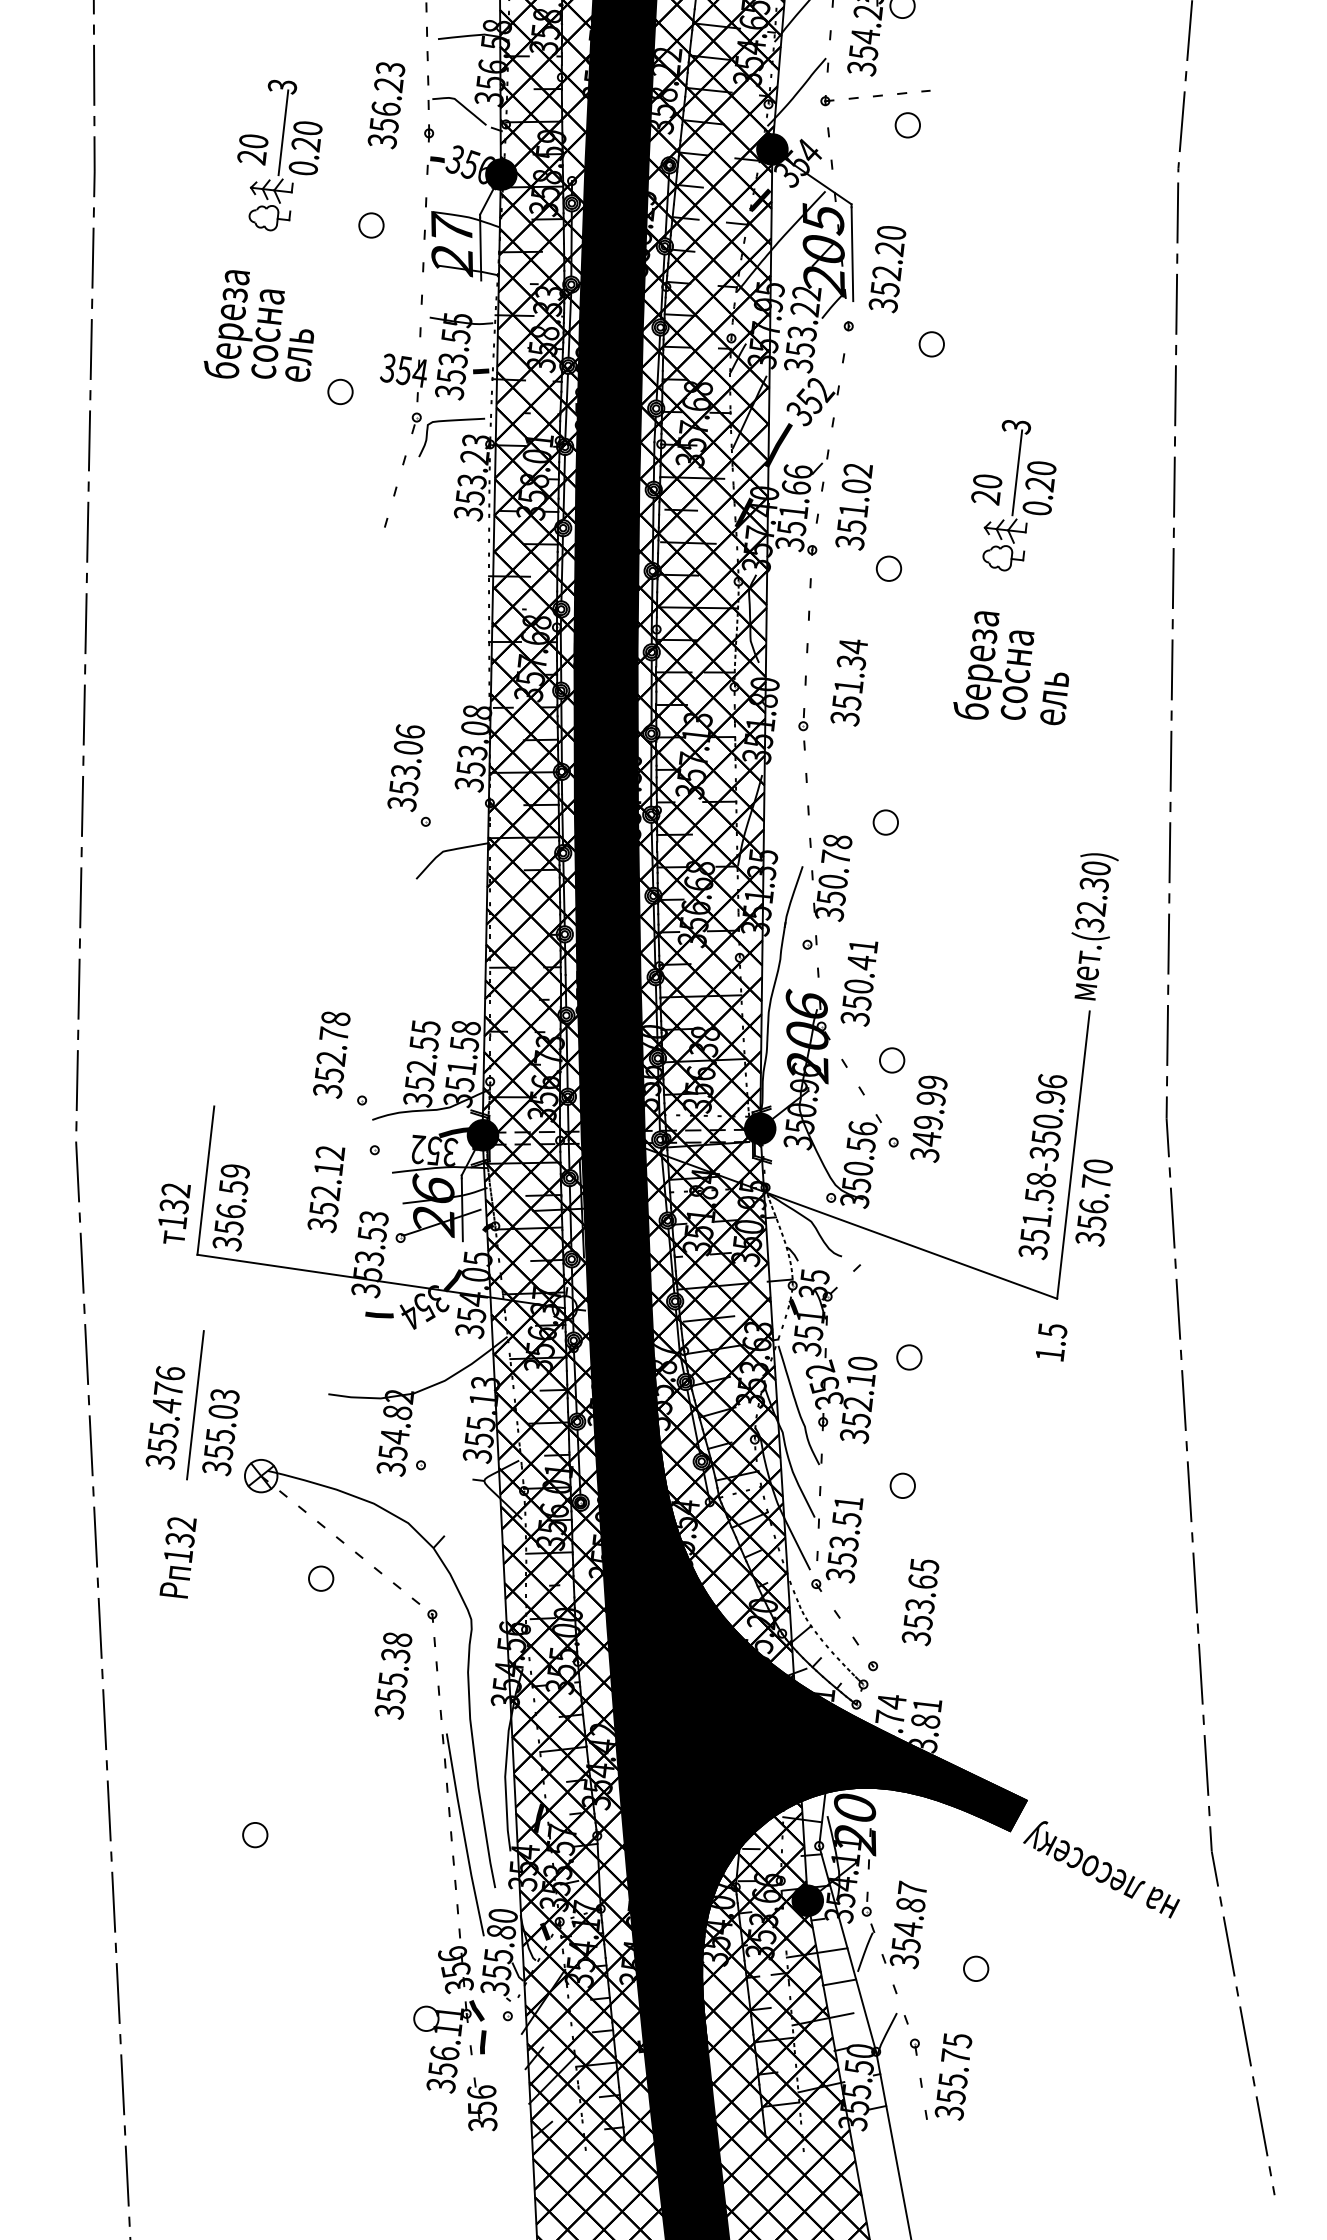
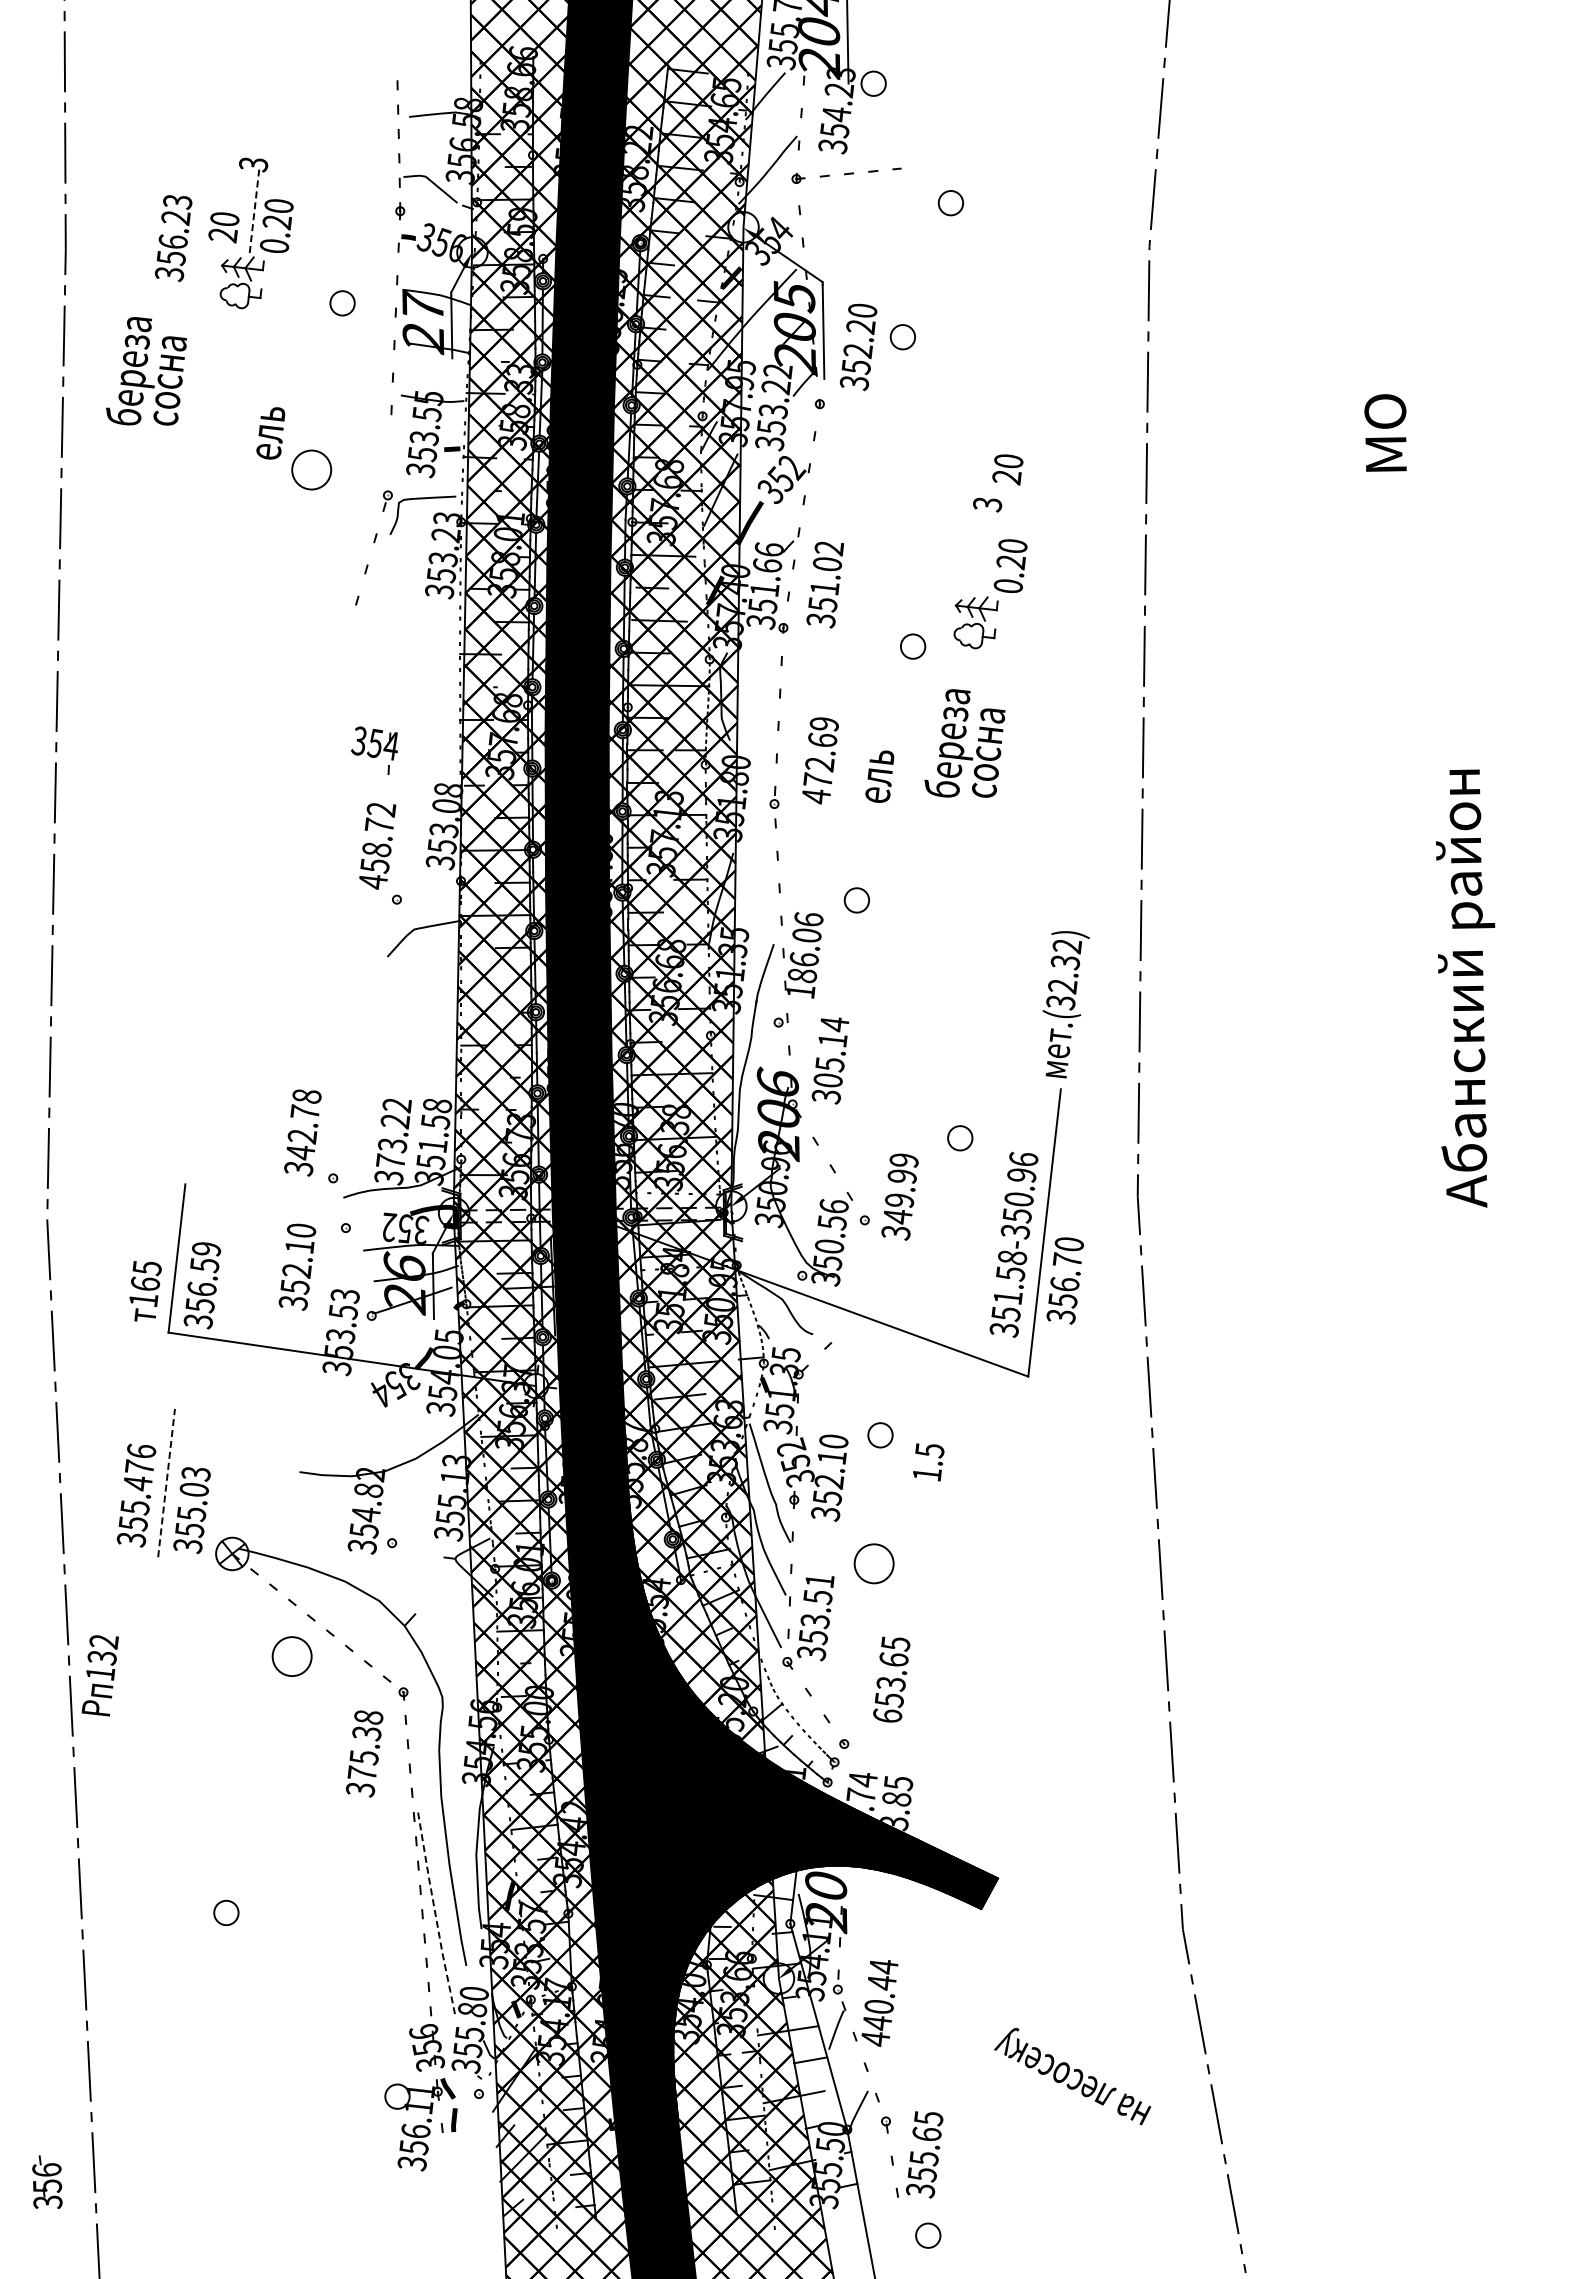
text: (386, 105) -> (173, 238), moved
part: (907, 125) -> (950, 203), moved
line: (283, 132) -> (254, 210), solid -> dashed
fill: (772, 149) -> (743, 227), removed
fill: (501, 174) -> (472, 252), removed
text: (244, 324) -> (146, 371), moved
part: (931, 344) -> (902, 337), moved
part: (403, 377) -> (374, 750), moved
part: (340, 391) -> (311, 469), size x1.6
line: (1017, 472) -> (988, 550), removed
text: (986, 489) -> (1007, 469), moved
part: (889, 568) -> (913, 646), moved
text: (848, 682) -> (819, 760), 351.34 -> 472.69
text: (1054, 698) -> (879, 776), moved
text: (406, 767) -> (377, 845), 353.06 -> 458.72
text: (1096, 868) -> (1067, 946), .(32.30) -> .(32.32)
text: (833, 877) -> (804, 955), 350.78 -> 186.06
text: (860, 974) -> (831, 1052), 350.41 -> 305.14
text: (422, 1055) -> (393, 1133), 352.55 -> 373.22
part: (892, 1060) -> (960, 1138), moved
text: (329, 1074) -> (300, 1152), 352.78 -> 342.78
fill: (760, 1128) -> (731, 1206), removed
fill: (482, 1134) -> (453, 1212), removed
text: (330, 1152) -> (301, 1230), 352.12 -> 352.10
text: (175, 1198) -> (146, 1276), 132 -> 165
line: (379, 1314) -> (350, 1392), removed
text: (1051, 1342) -> (928, 1462), moved
line: (195, 1405) -> (166, 1483), solid -> dashed
part: (902, 1485) -> (873, 1563), size x1.6
text: (177, 1557) -> (99, 1675), moved
part: (321, 1578) -> (292, 1656), size x1.6
text: (916, 1638) -> (887, 1716), 353.65 -> 653.65
text: (390, 1695) -> (361, 1773), 355.38 -> 375.38
text: (927, 1705) -> (898, 1783), 353.81 -> 353.85
line: (464, 1835) -> (435, 1913), solid -> dashed
text: (1101, 1869) -> (1072, 2076), moved
fill: (807, 1900) -> (778, 1978), removed
text: (908, 1924) -> (879, 2002), 354.87 -> 440.44
circle: (976, 1968) -> (928, 2235), moved
text: (955, 2055) -> (926, 2133), 355.75 -> 355.65
part: (482, 2103) -> (47, 2181), moved

